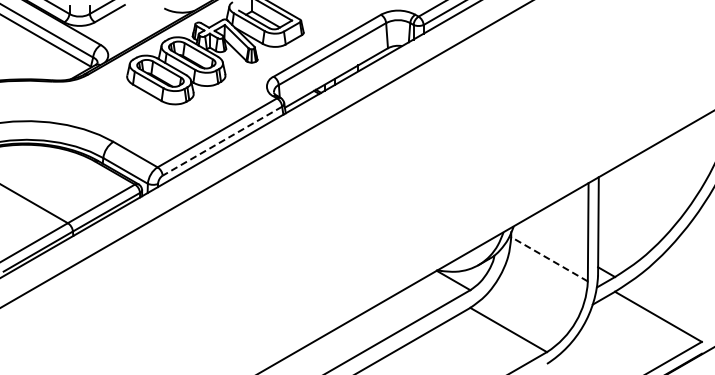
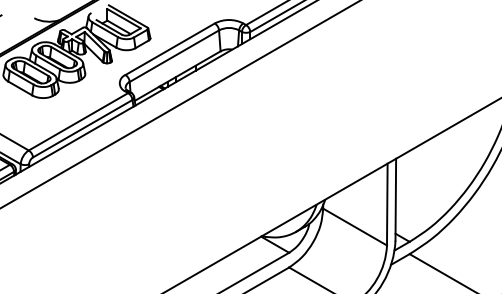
line: (222, 141) -> (82, 128), dashed -> solid
line: (549, 259) -> (355, 227), dashed -> solid

